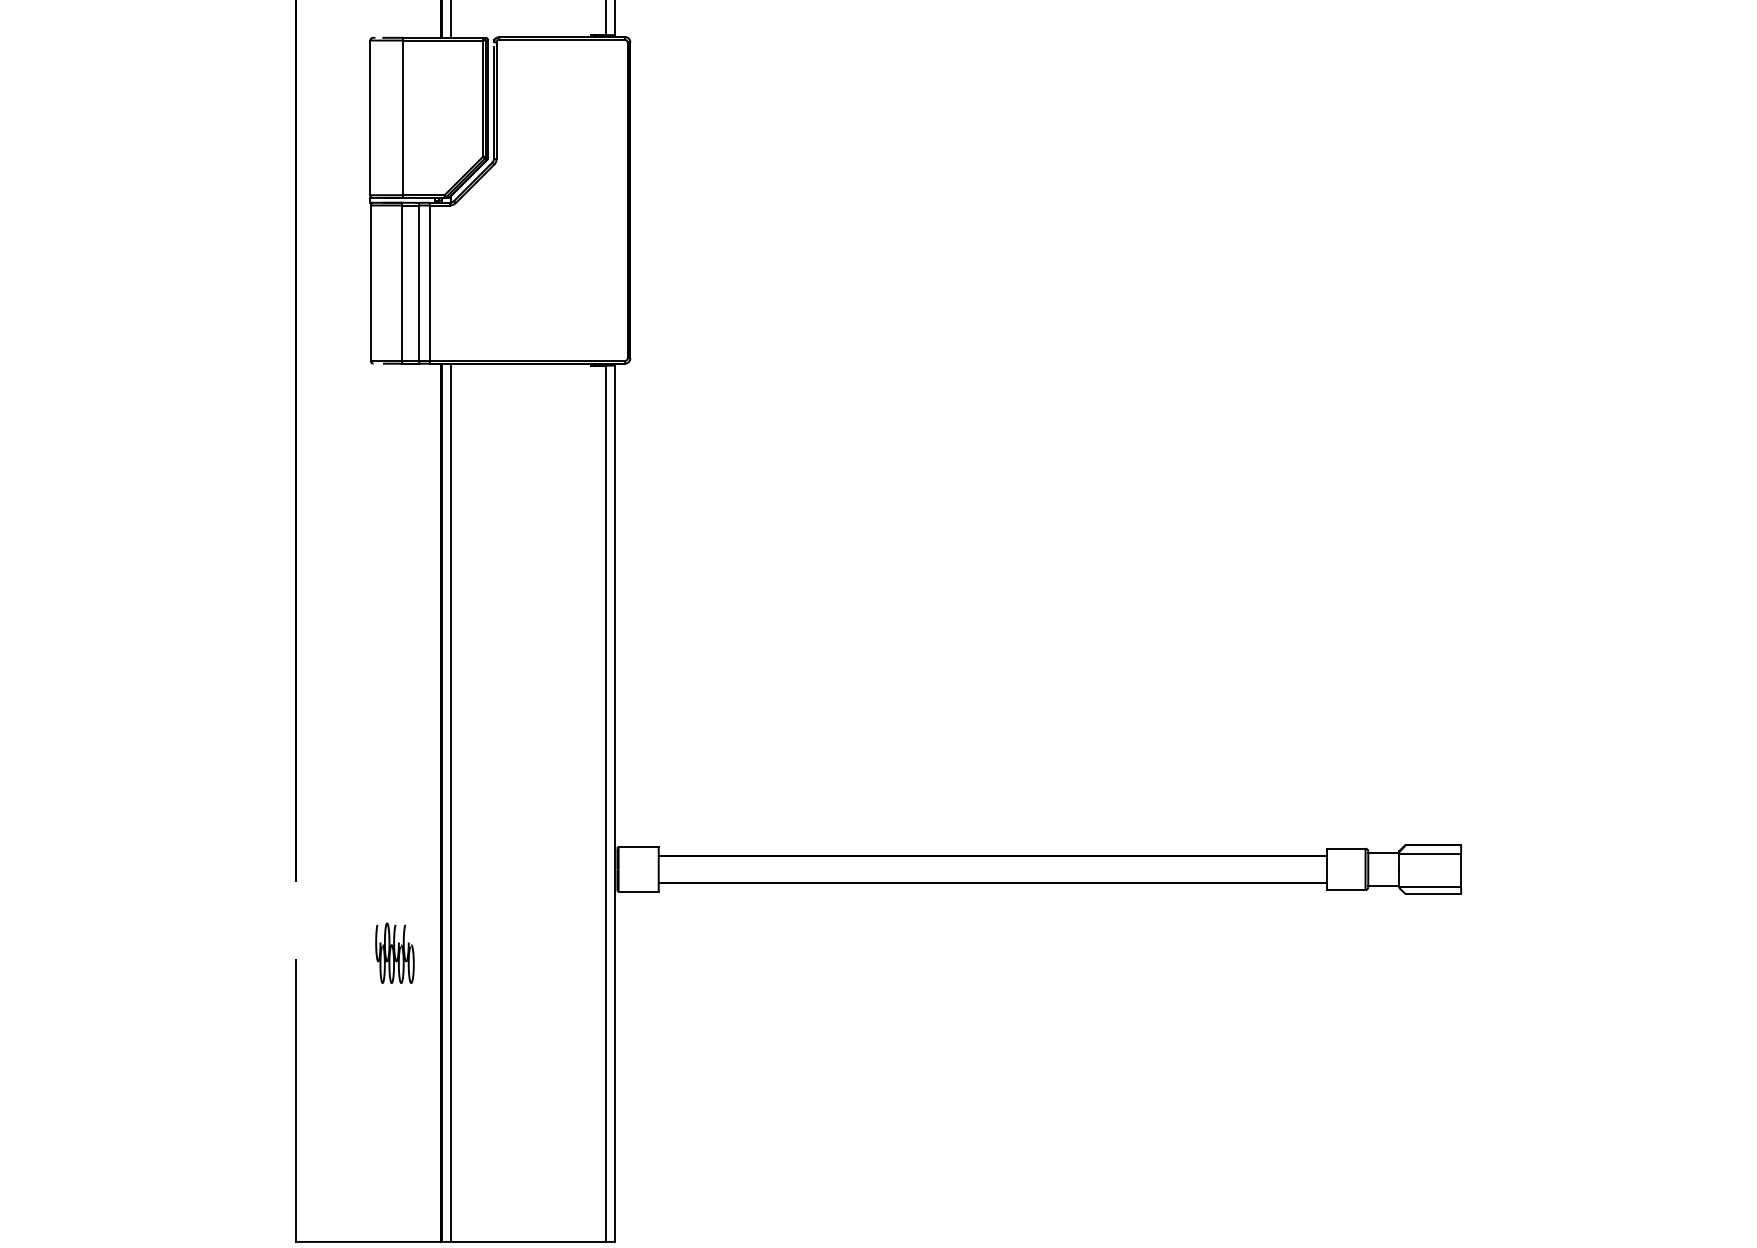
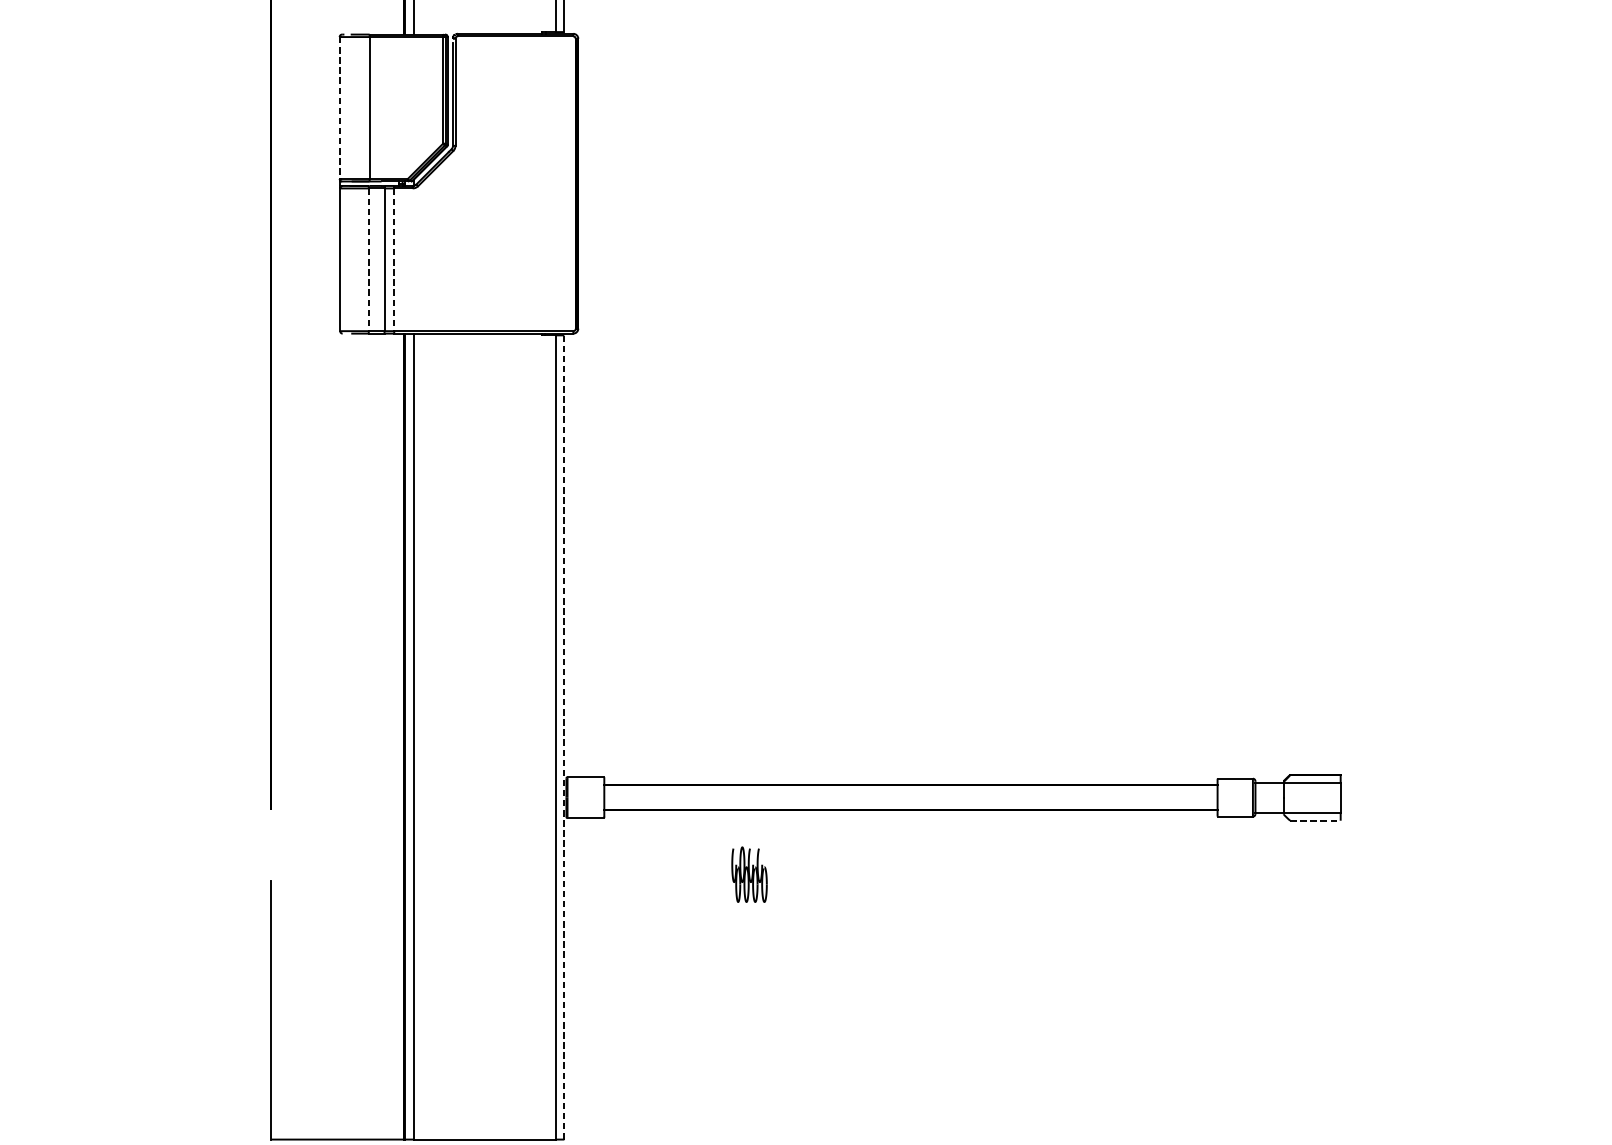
line: (370, 118) -> (339, 108), solid -> dashed
line: (402, 283) -> (369, 260), solid -> dashed
line: (429, 283) -> (393, 260), solid -> dashed
line: (615, 803) -> (564, 737), solid -> dashed
line: (1433, 894) -> (1315, 820), solid -> dashed
part: (394, 952) -> (749, 873), moved

